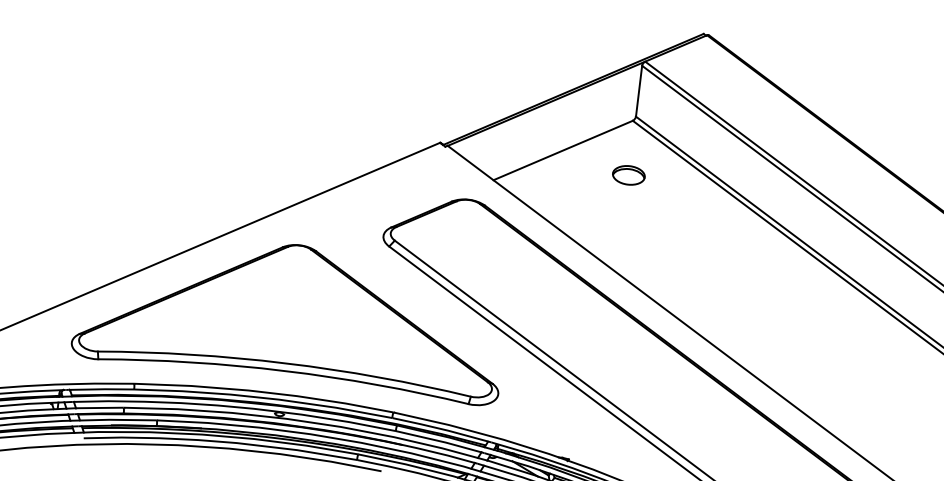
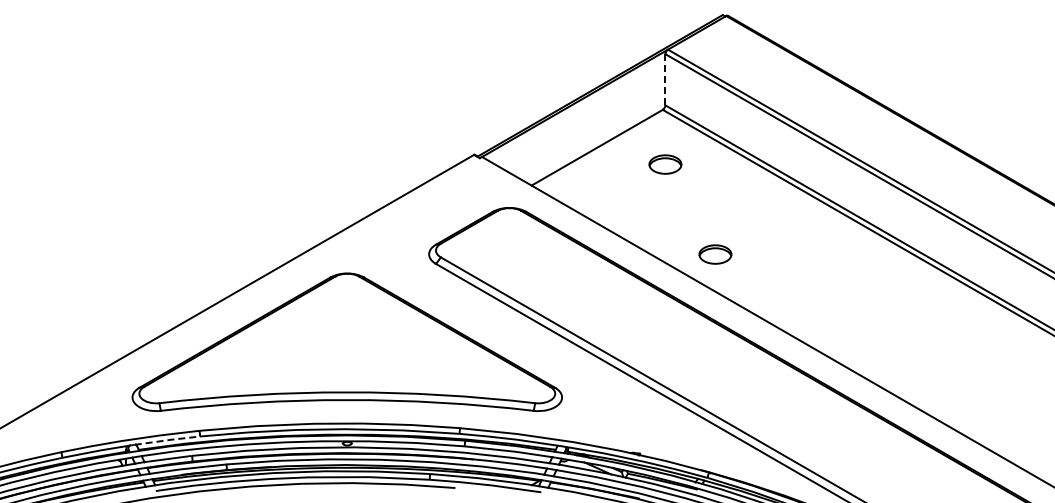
line: (639, 90) -> (665, 79), solid -> dashed
part: (667, 270) -> (715, 254), added
line: (102, 389) -> (168, 440), solid -> dashed

